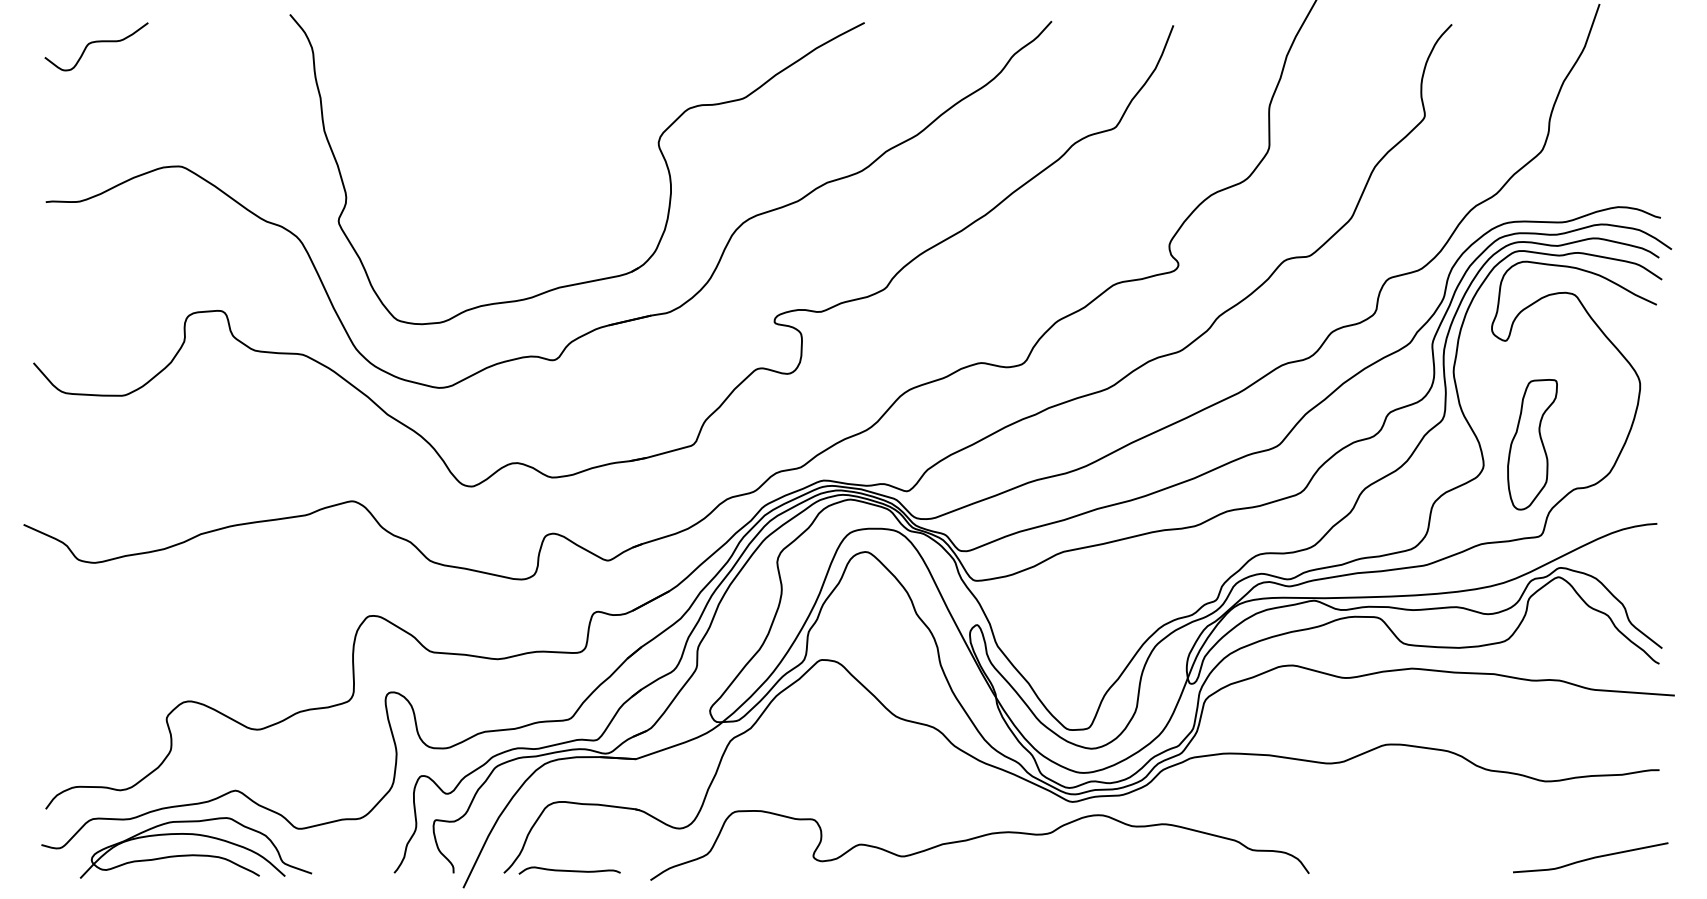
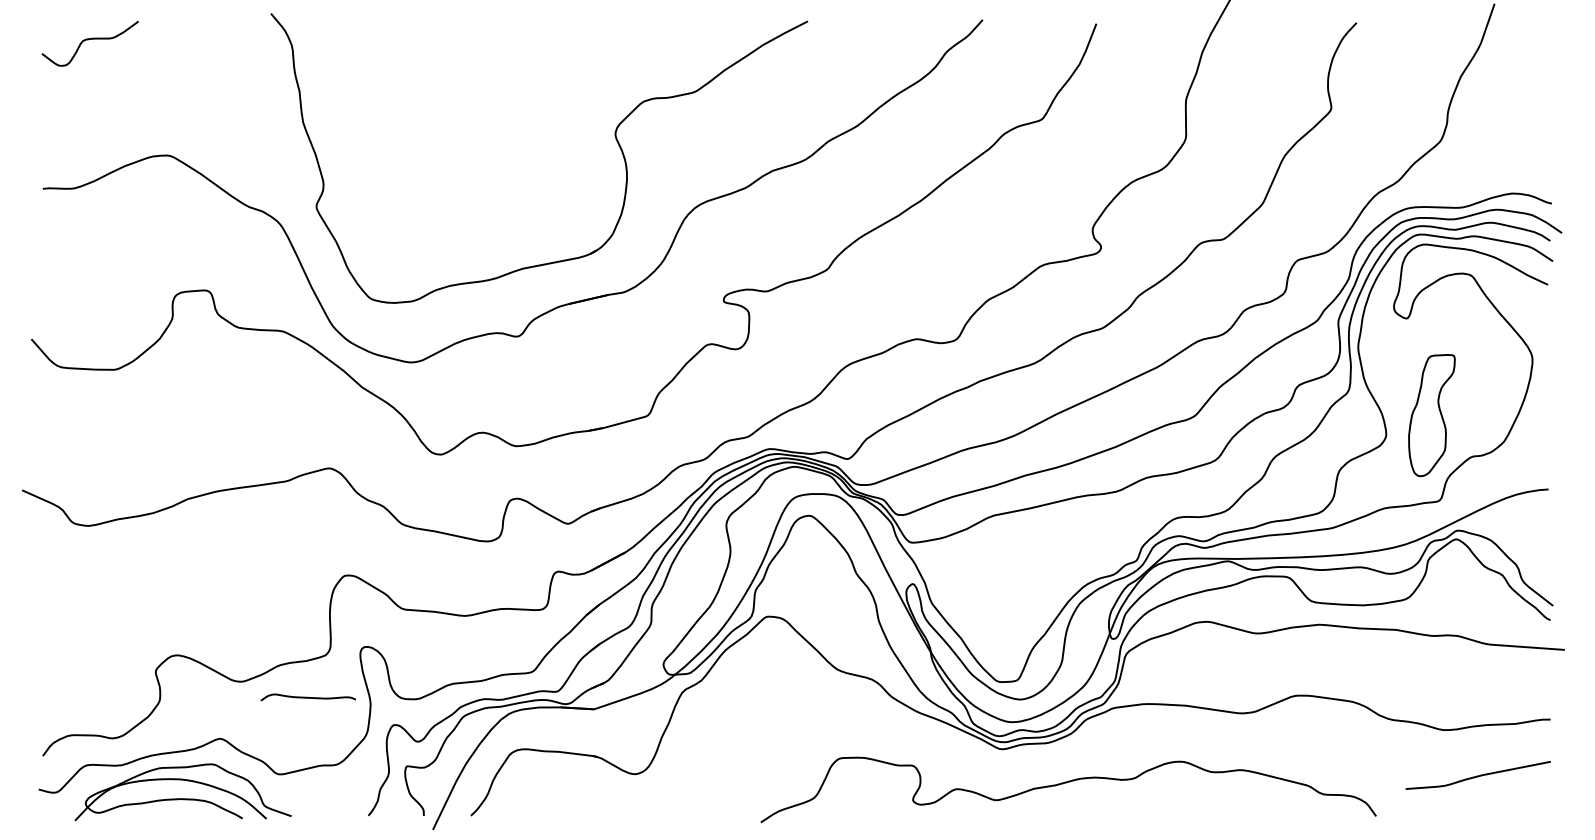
curve: (977, 838) -> (1066, 783), moved
curve: (1589, 857) -> (1477, 775), moved
curve: (568, 870) -> (307, 697), moved

